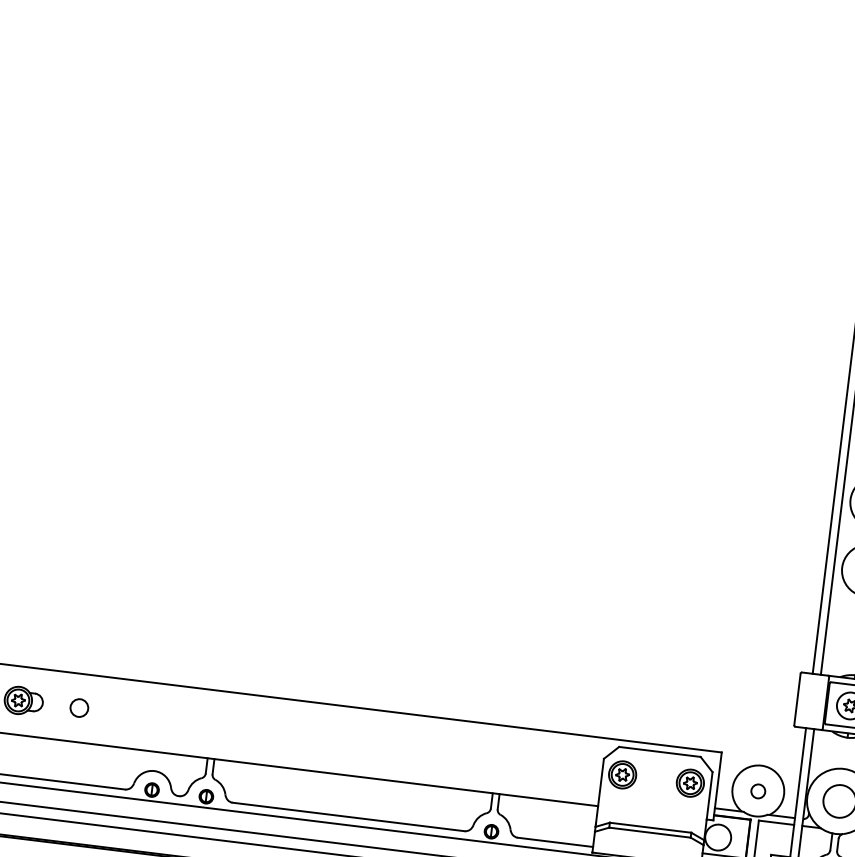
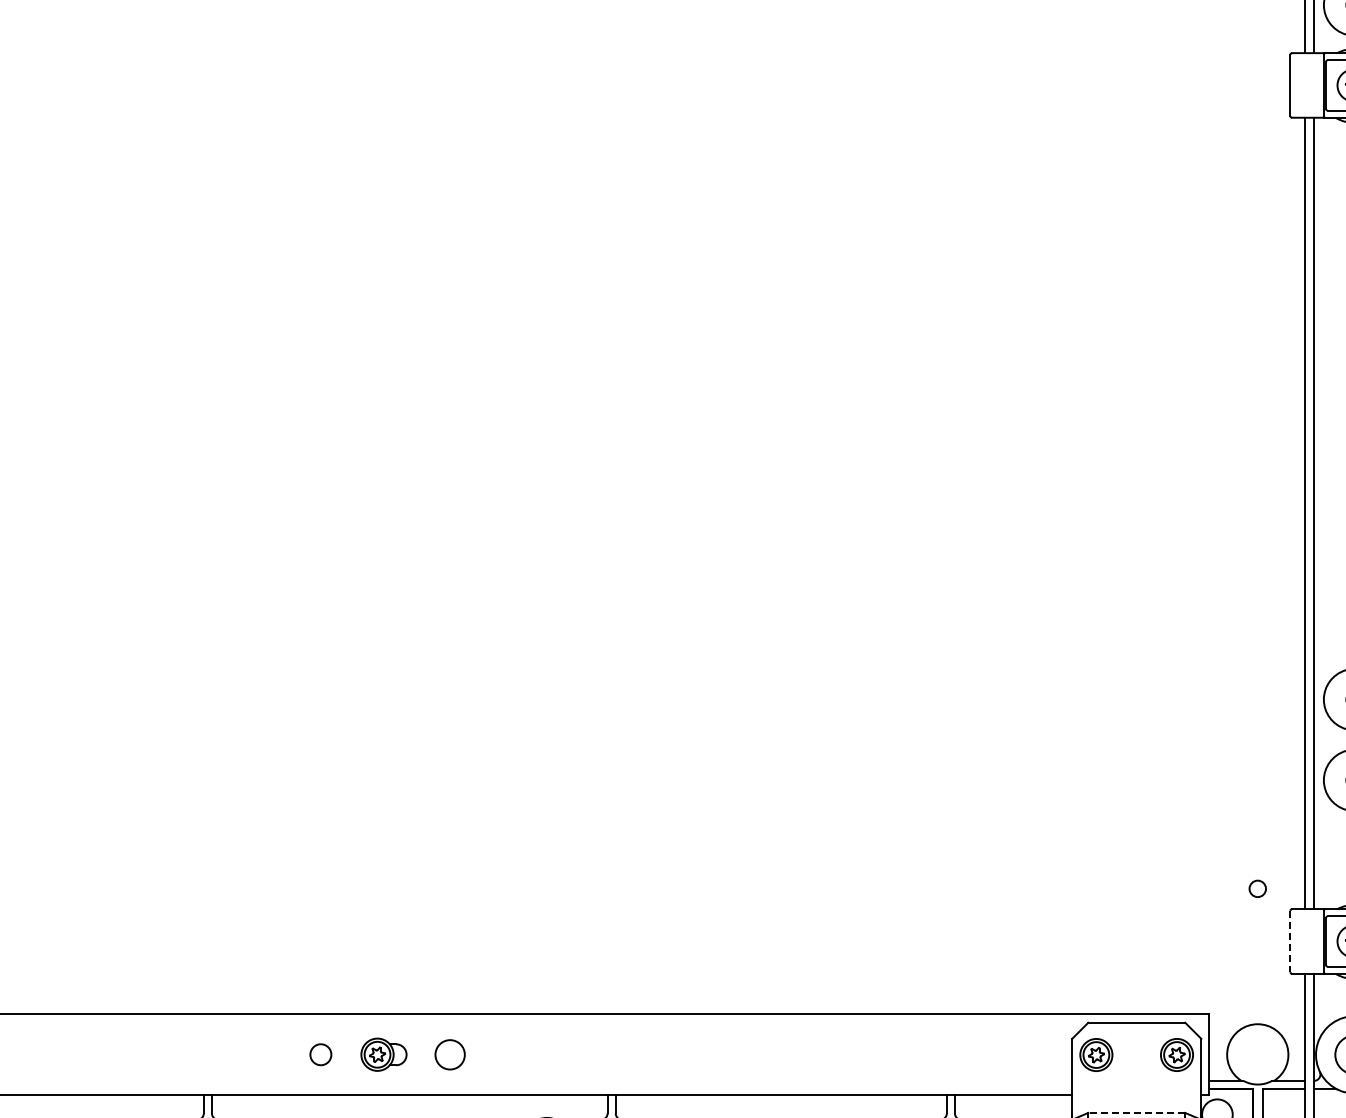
line: (797, 699) -> (1290, 941), solid -> dashed
circle: (78, 707) -> (449, 1054), size x1.4
circle: (758, 791) -> (1257, 888), moved
line: (650, 827) -> (1136, 1112), solid -> dashed

